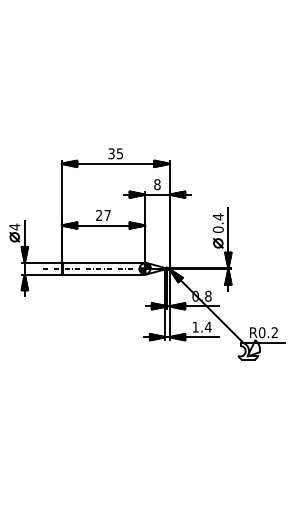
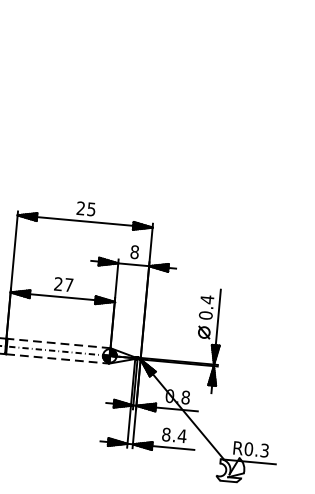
text: (111, 154) -> (80, 209), 35 -> 25
line: (103, 262) -> (58, 343), solid -> dashed
line: (104, 274) -> (58, 358), solid -> dashed
text: (195, 326) -> (166, 433), 1.4 -> 8.4
text: (274, 332) -> (264, 450), R0.2 -> R0.3

